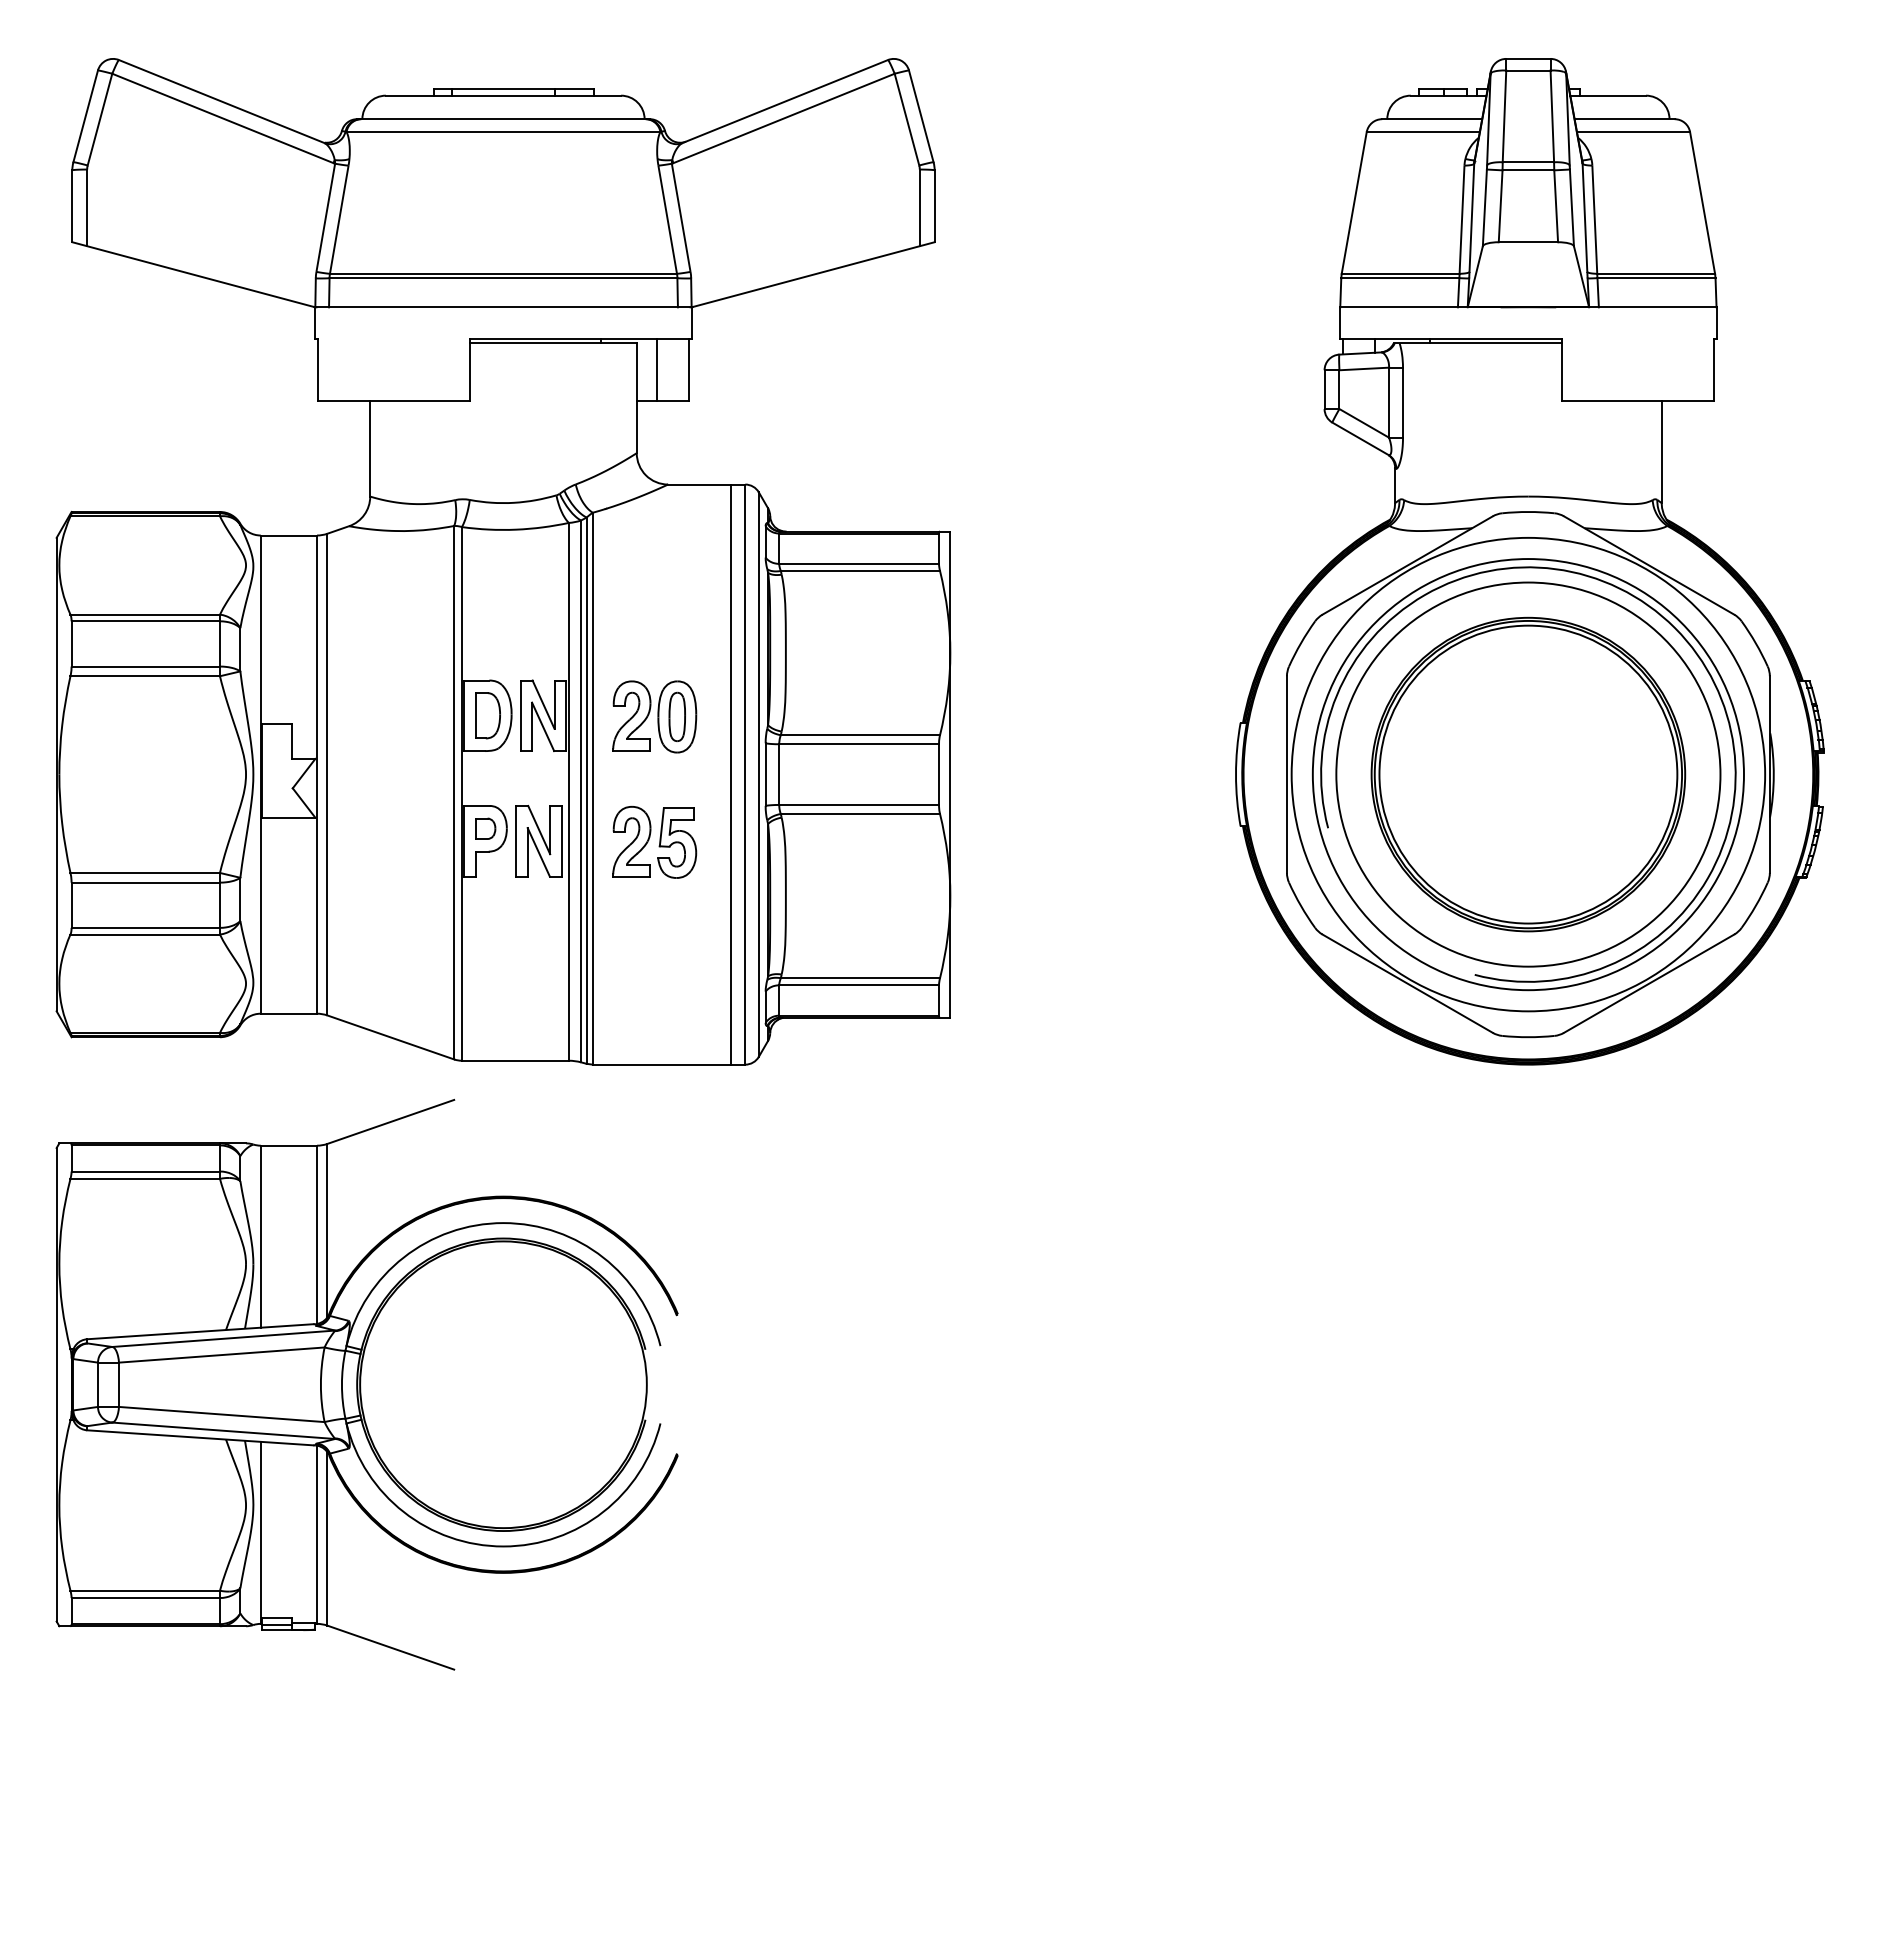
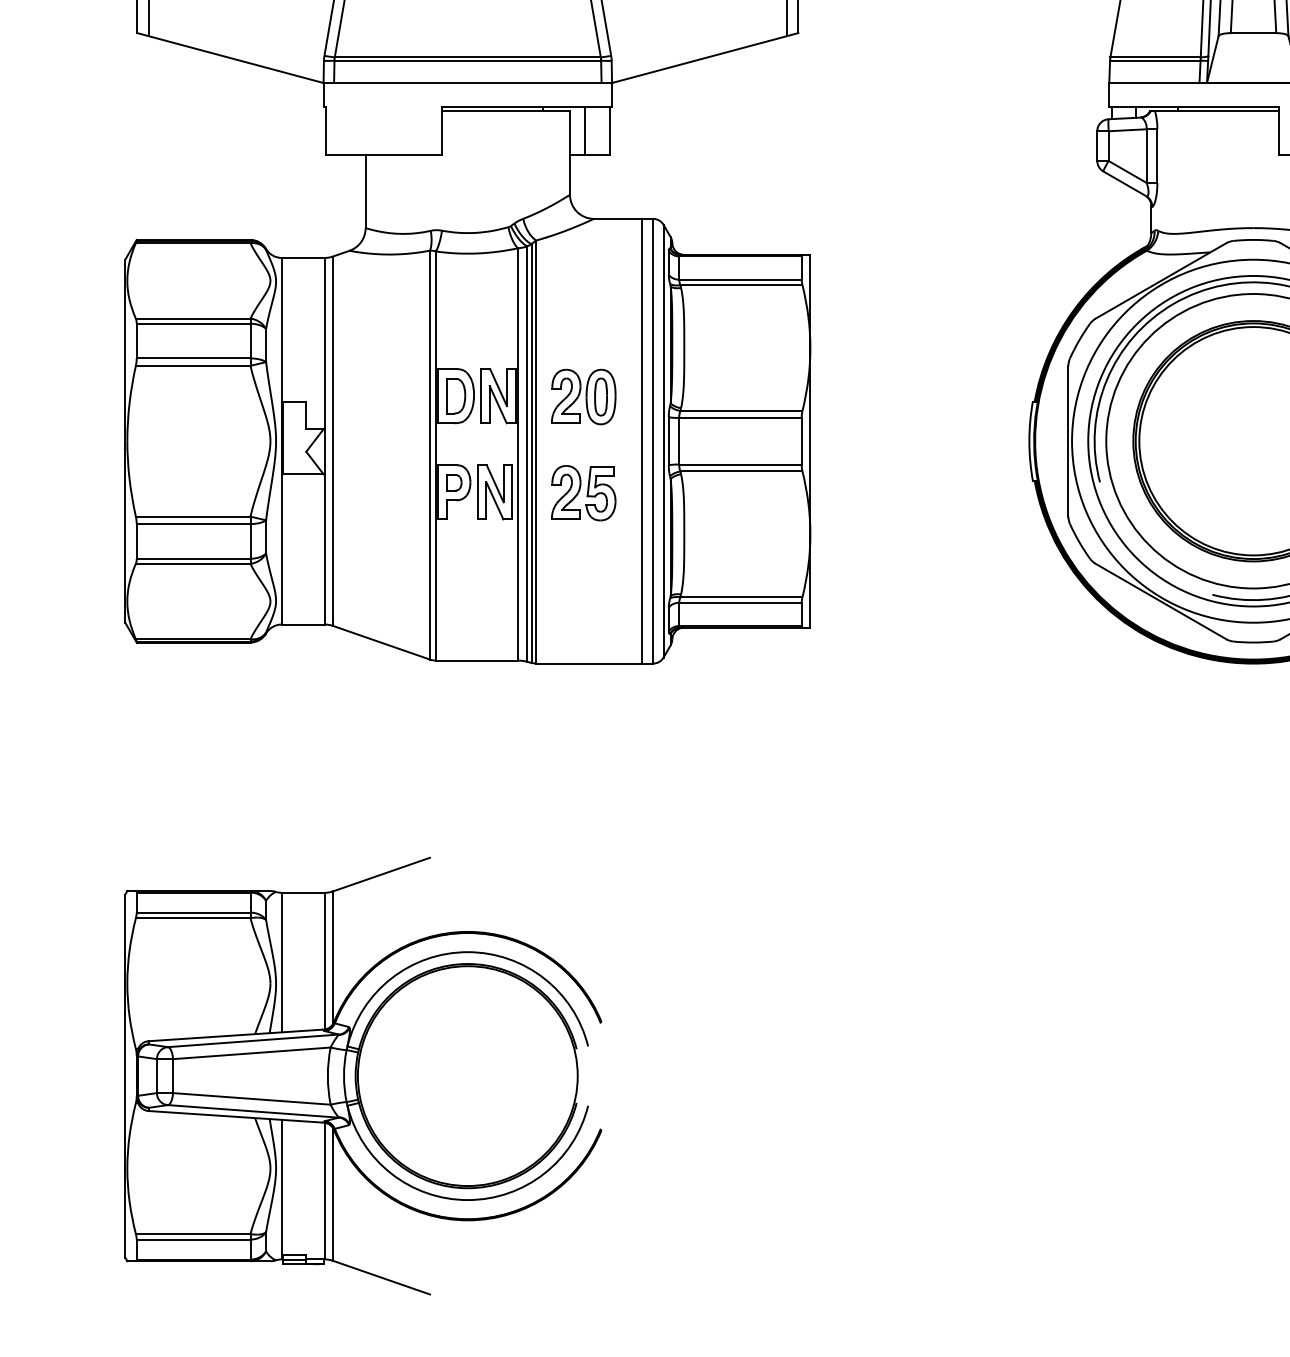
part: (366, 1384) -> (362, 1075), moved

